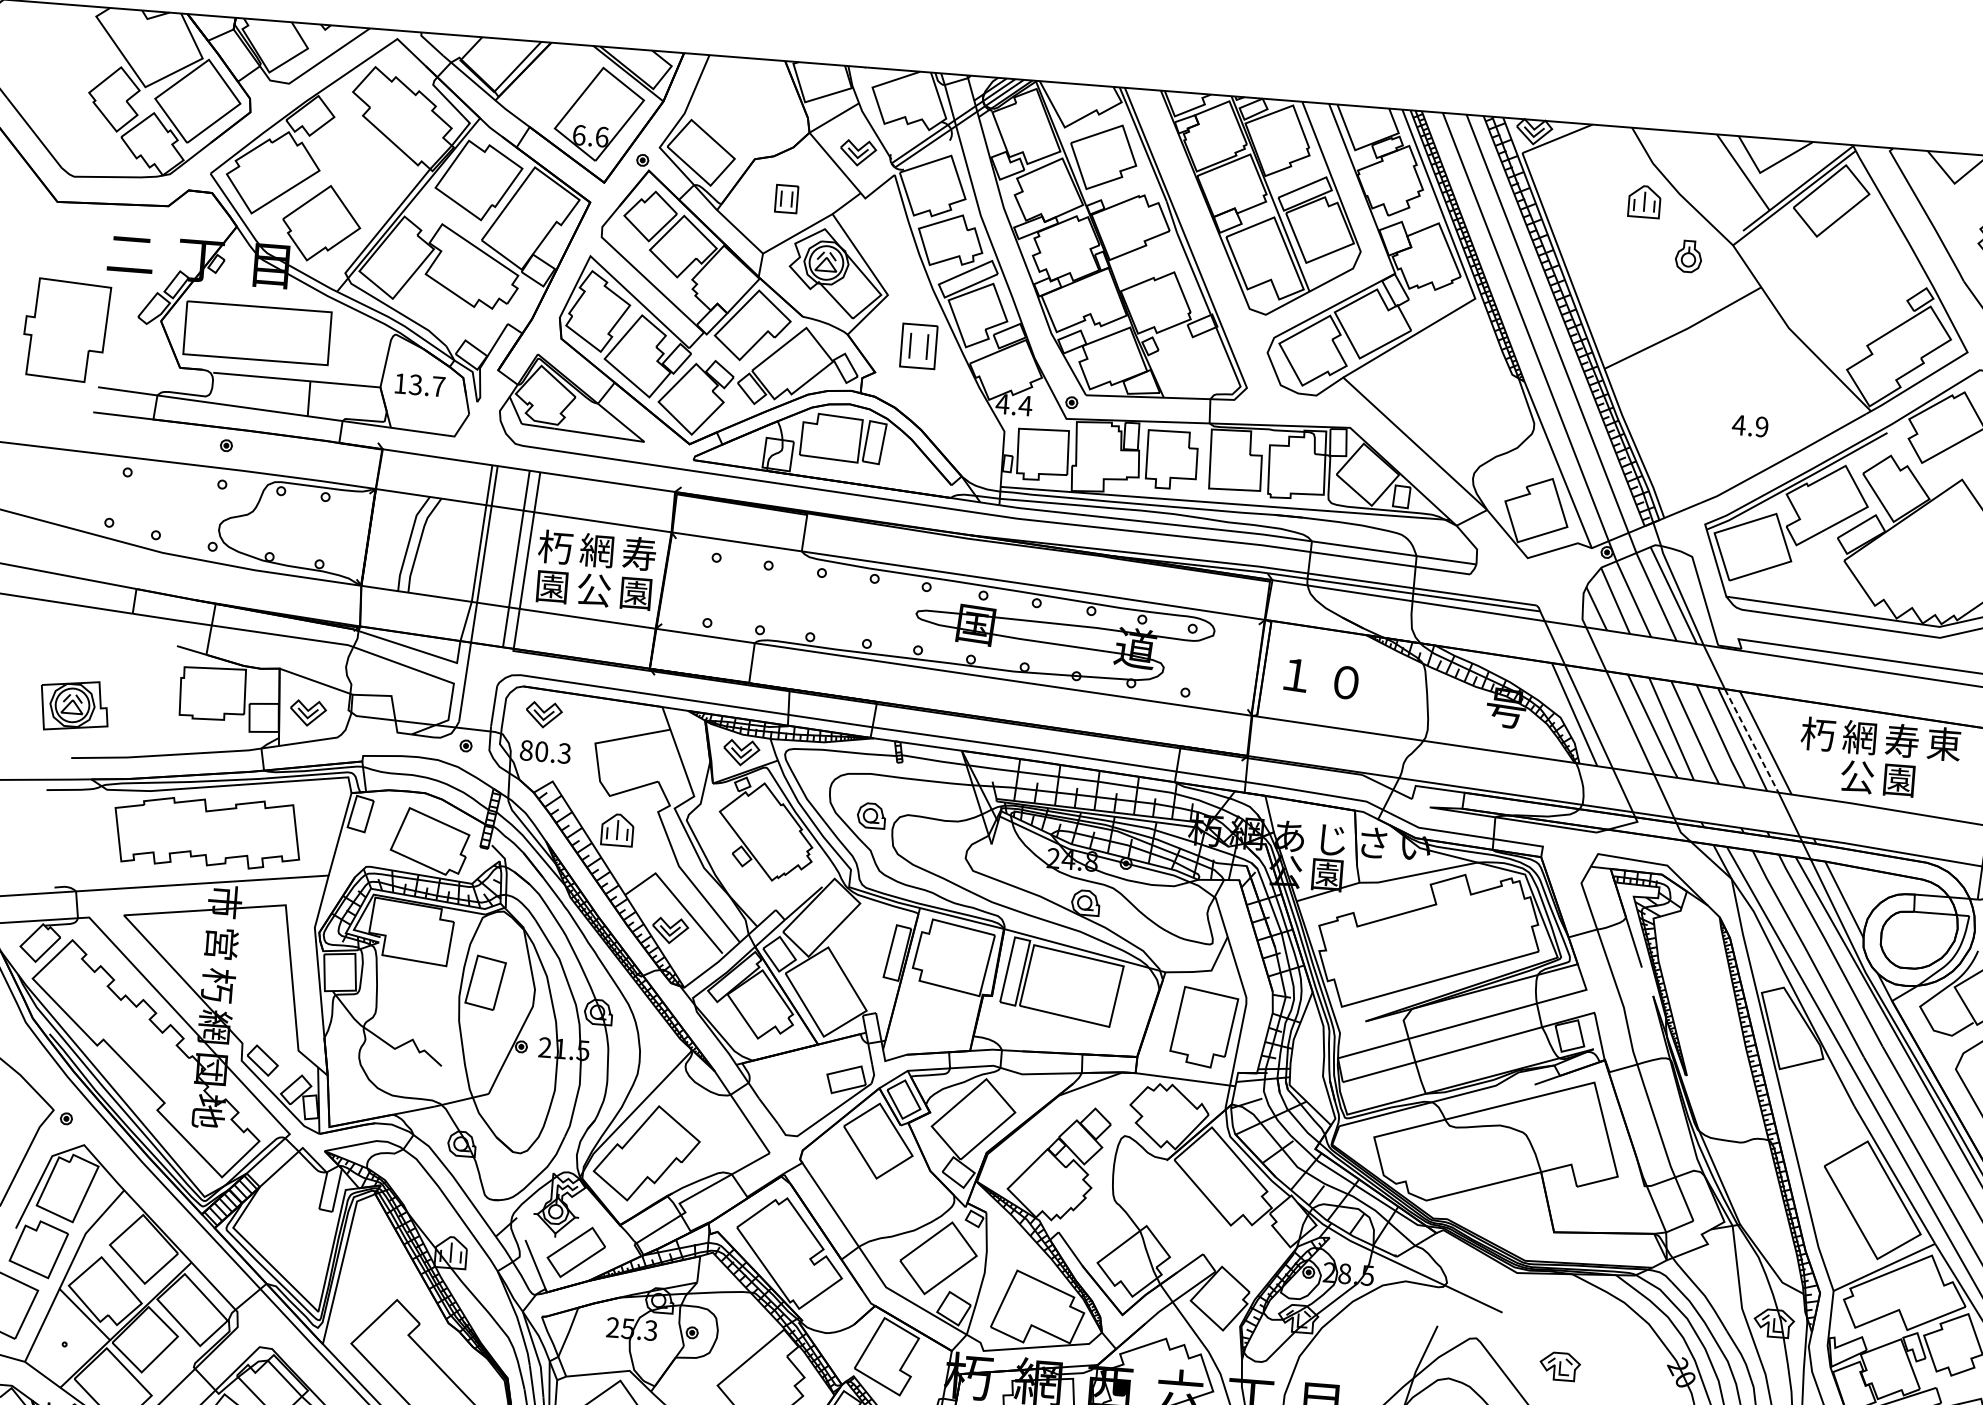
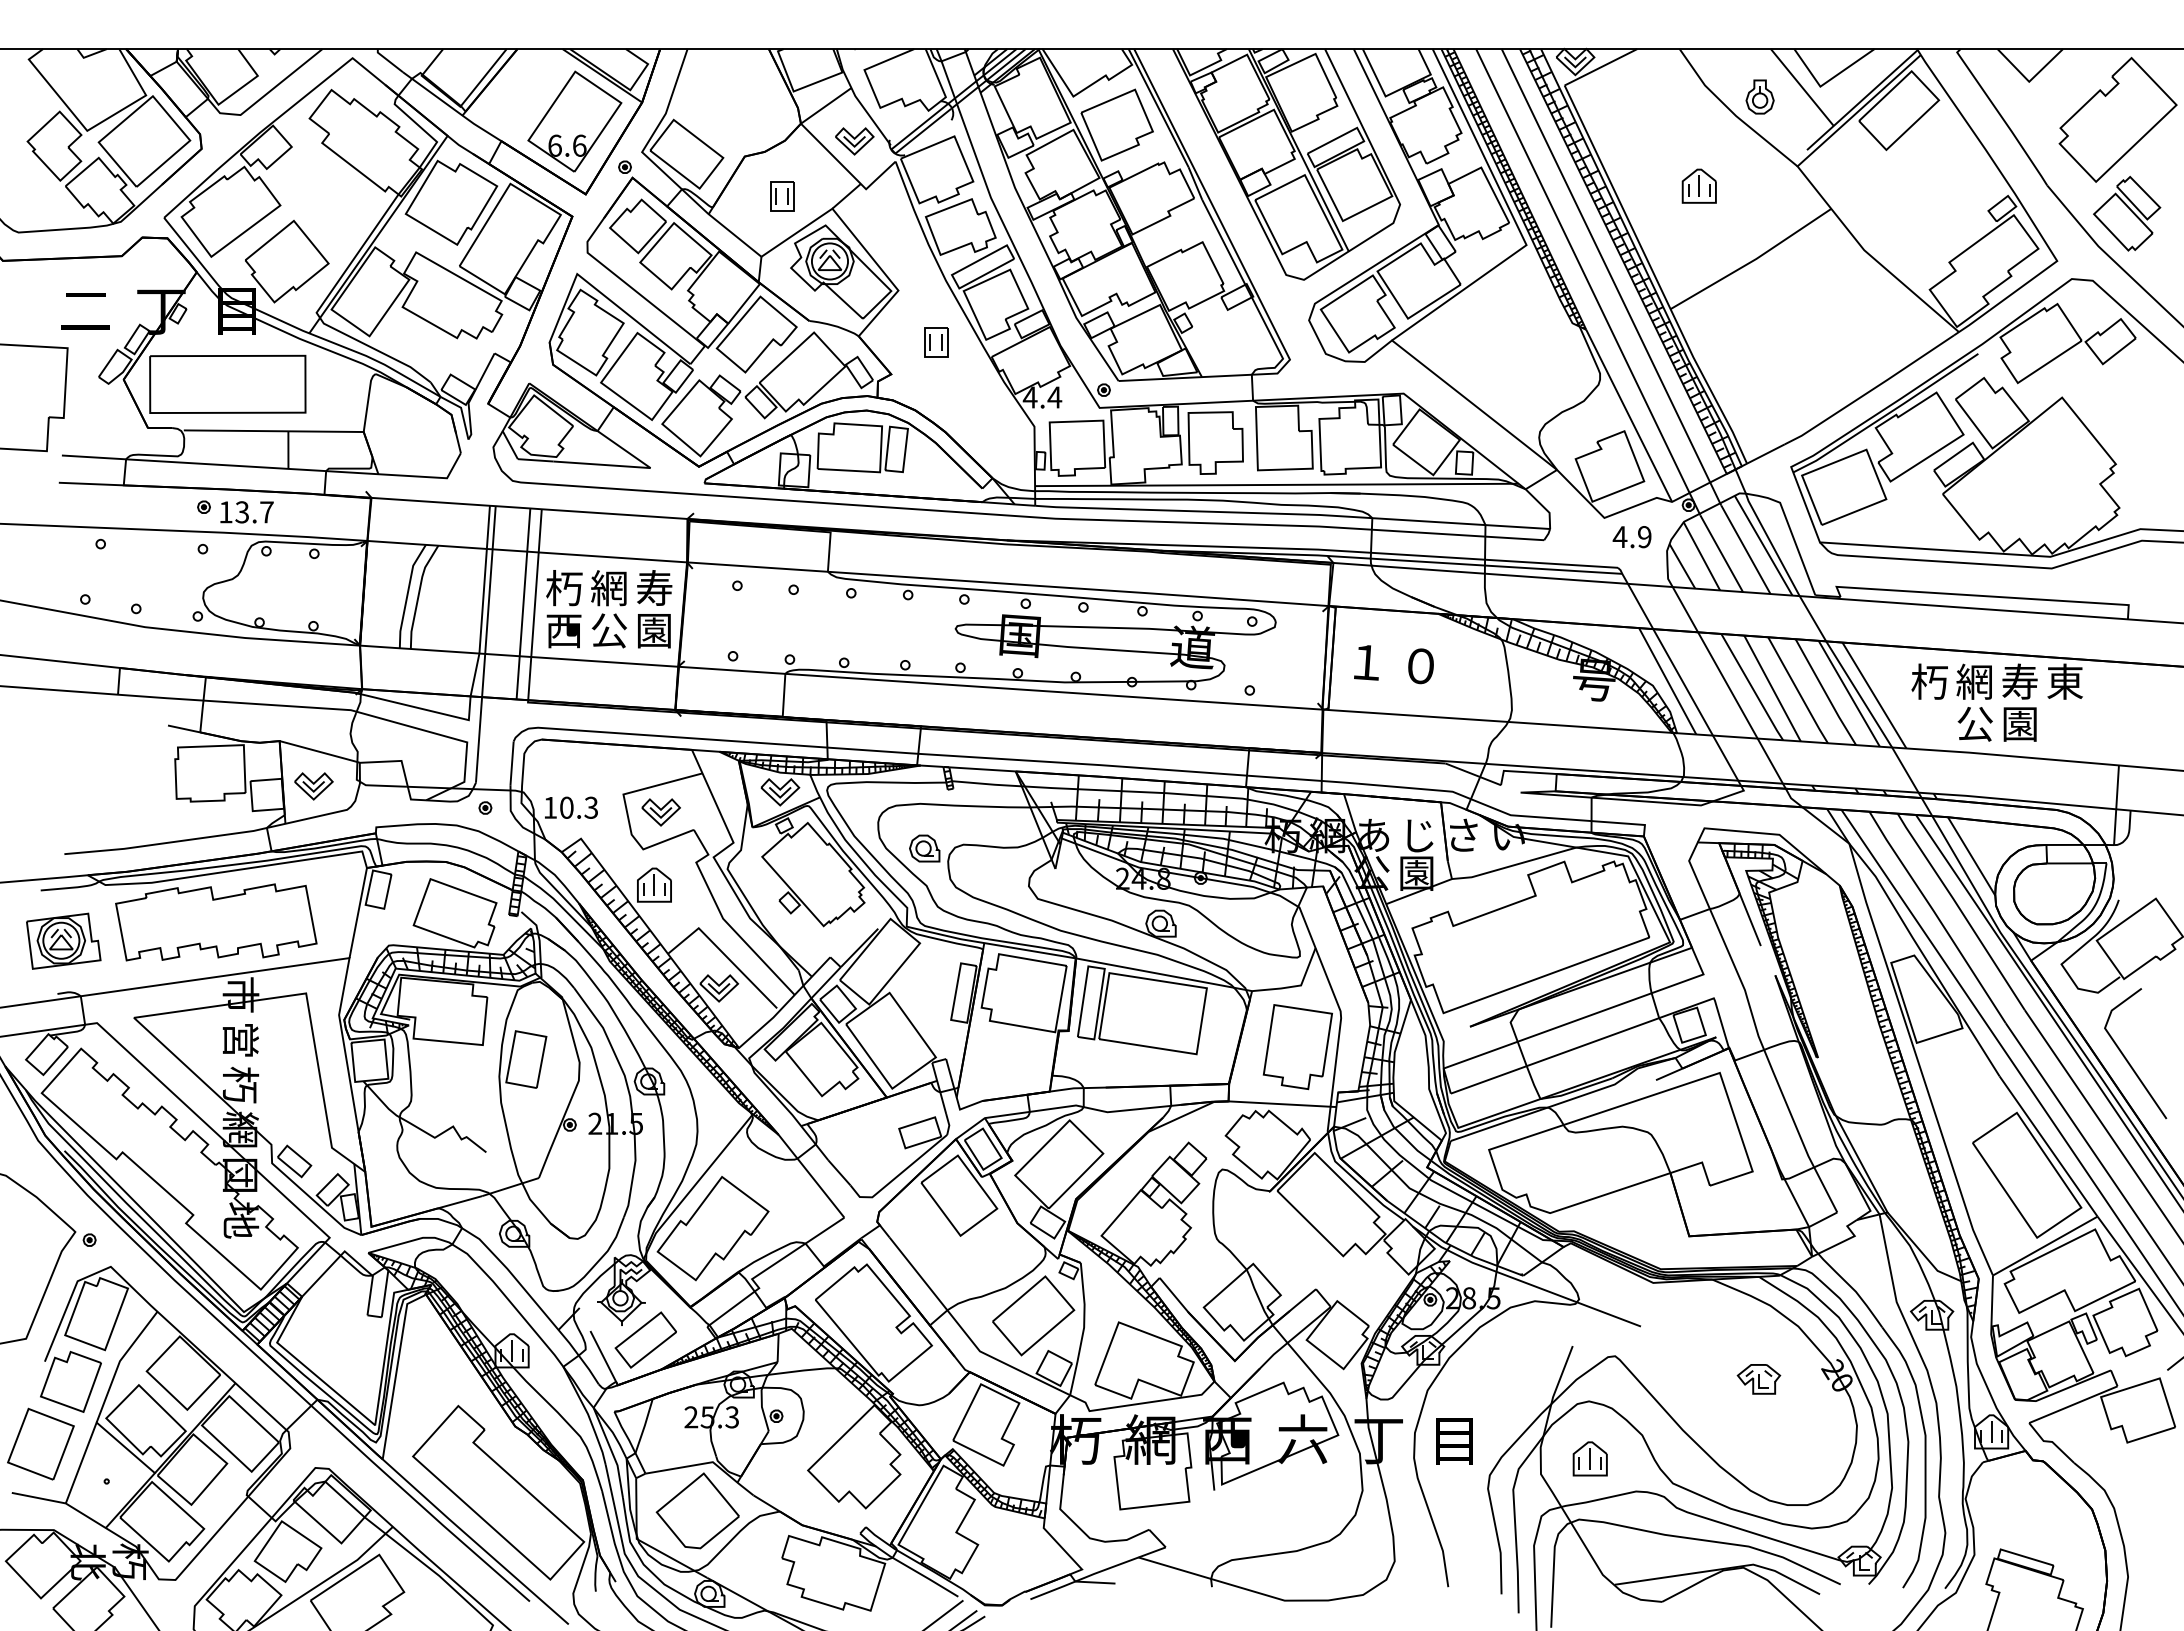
part: (1643, 201) -> (1698, 185), moved
part: (1688, 255) -> (1759, 96), moved
part: (919, 346) -> (936, 342), size x0.62
text: (419, 385) -> (246, 512), moved
text: (1749, 426) -> (1631, 537), moved
text: (551, 587) -> (563, 631), 園 -> 西
part: (74, 705) -> (63, 940), moved
part: (543, 715) -> (660, 812), moved
line: (1752, 740) -> (1859, 694), dashed -> solid
text: (526, 750) -> (550, 807), 80.3 -> 10.3
part: (1559, 1366) -> (1758, 1379), moved

